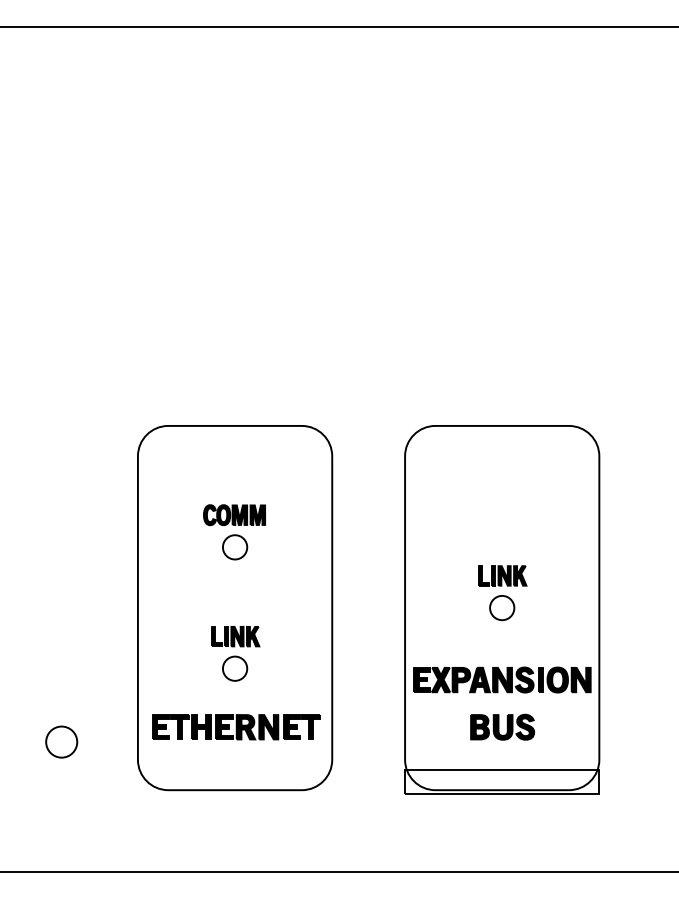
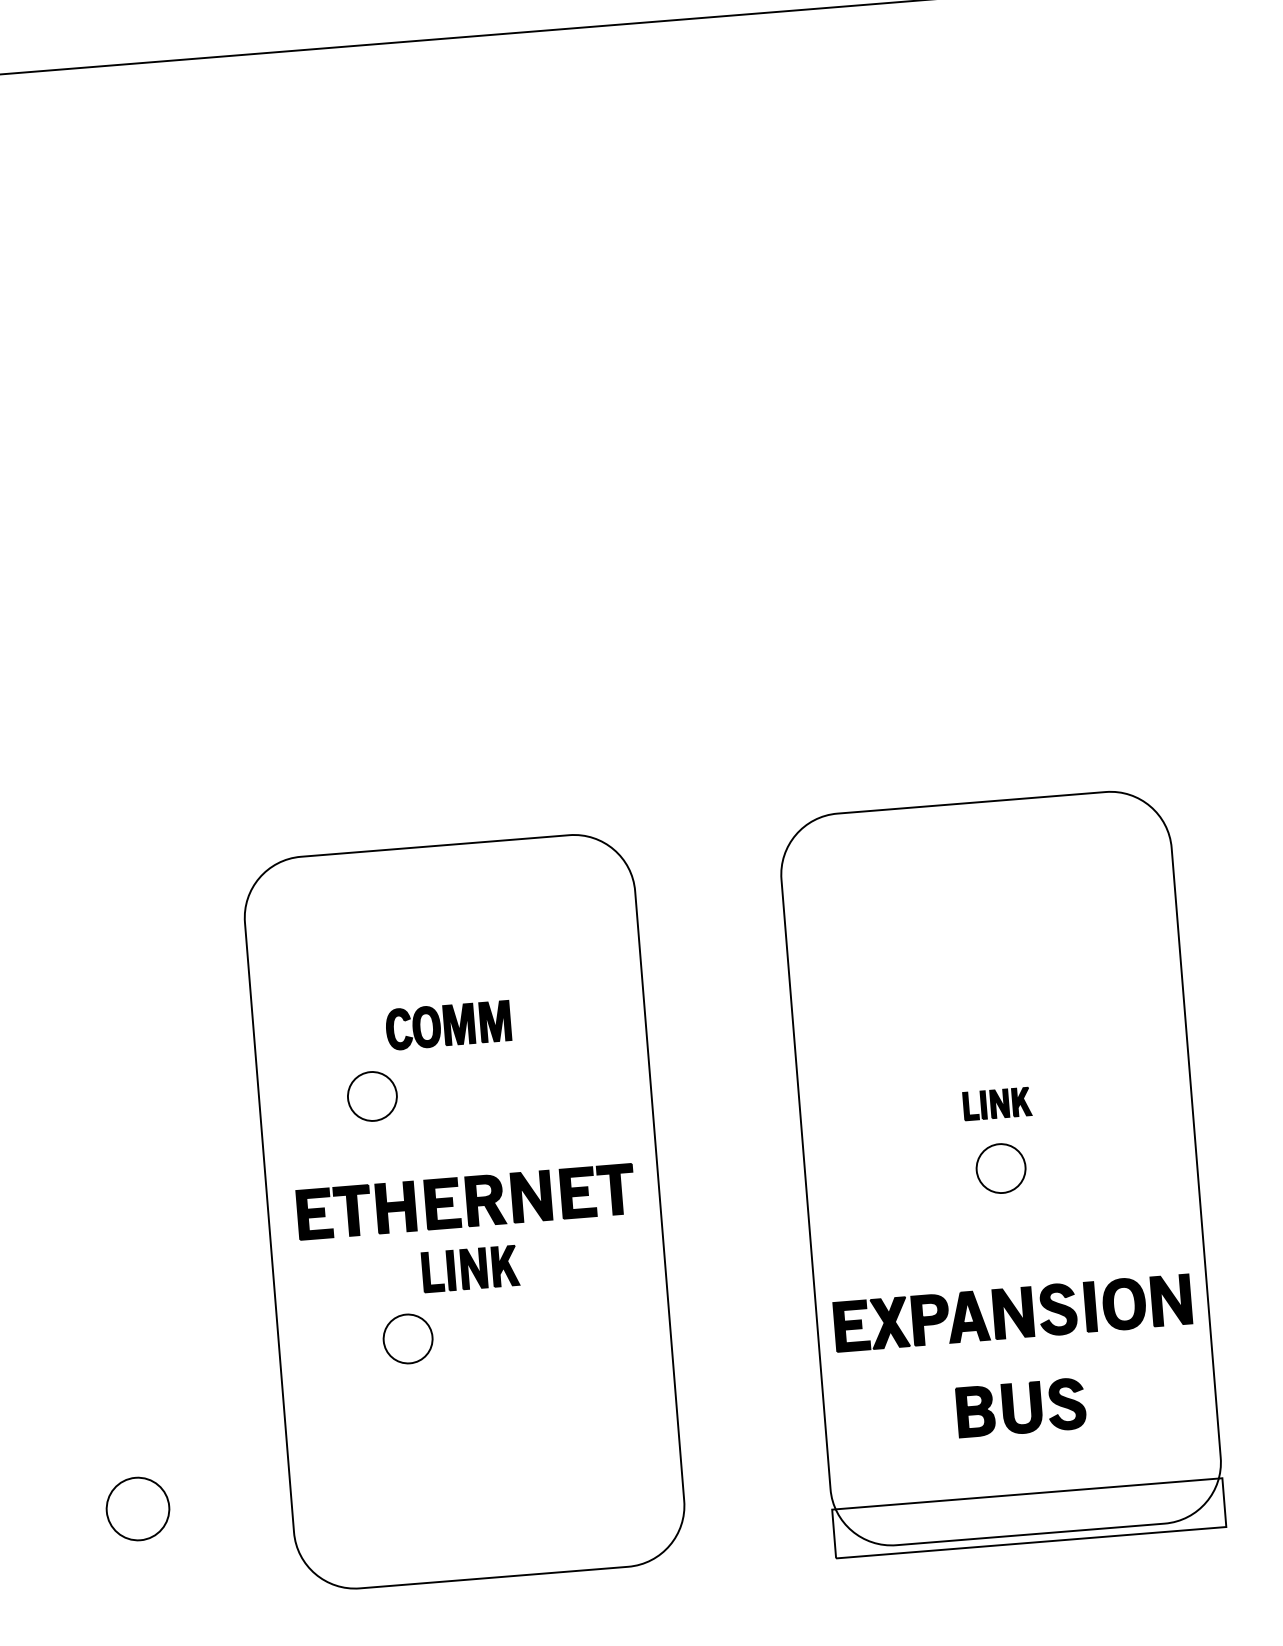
part: (235, 547) -> (373, 1096), moved
part: (502, 575) -> (996, 1103), size x0.7
part: (235, 668) -> (408, 1338), moved
part: (236, 727) -> (466, 1202), moved

